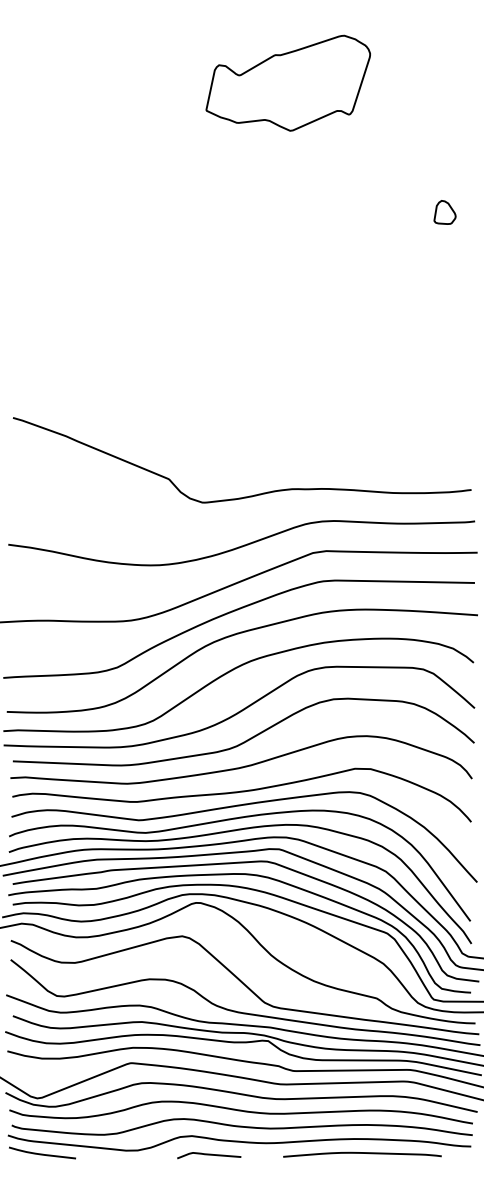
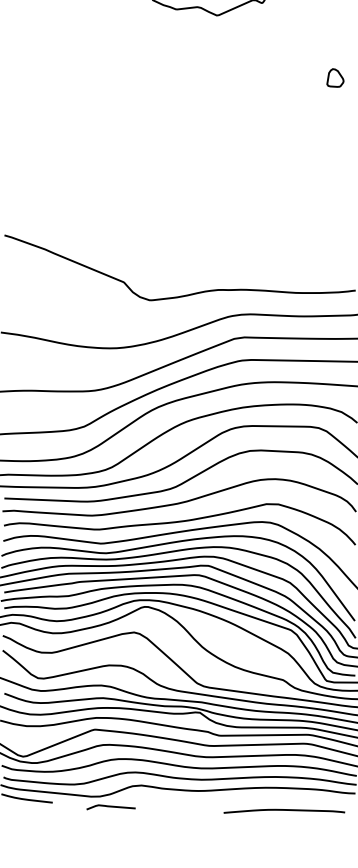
curve: (362, 1153) -> (284, 810), moved
curve: (209, 1155) -> (111, 807), moved

